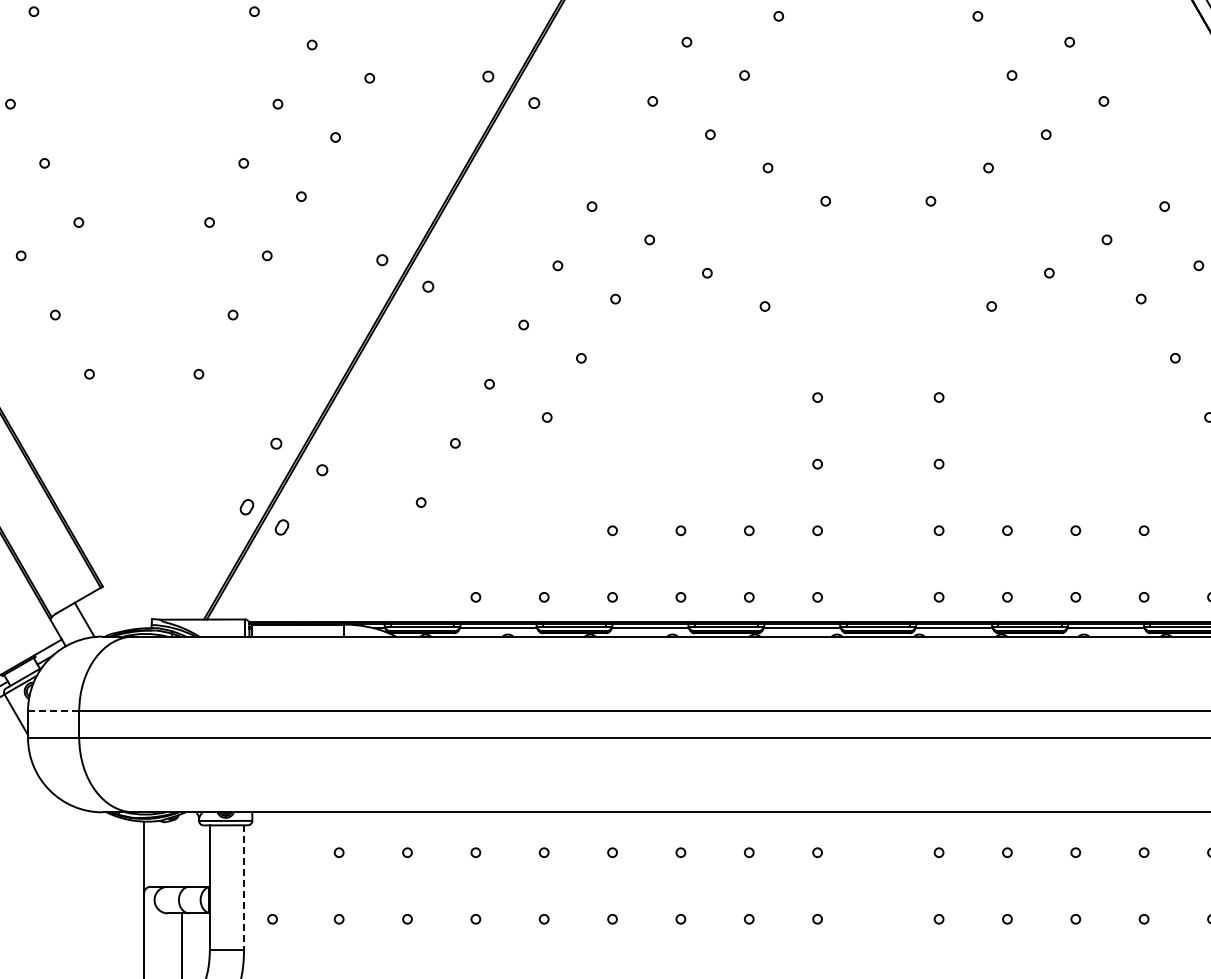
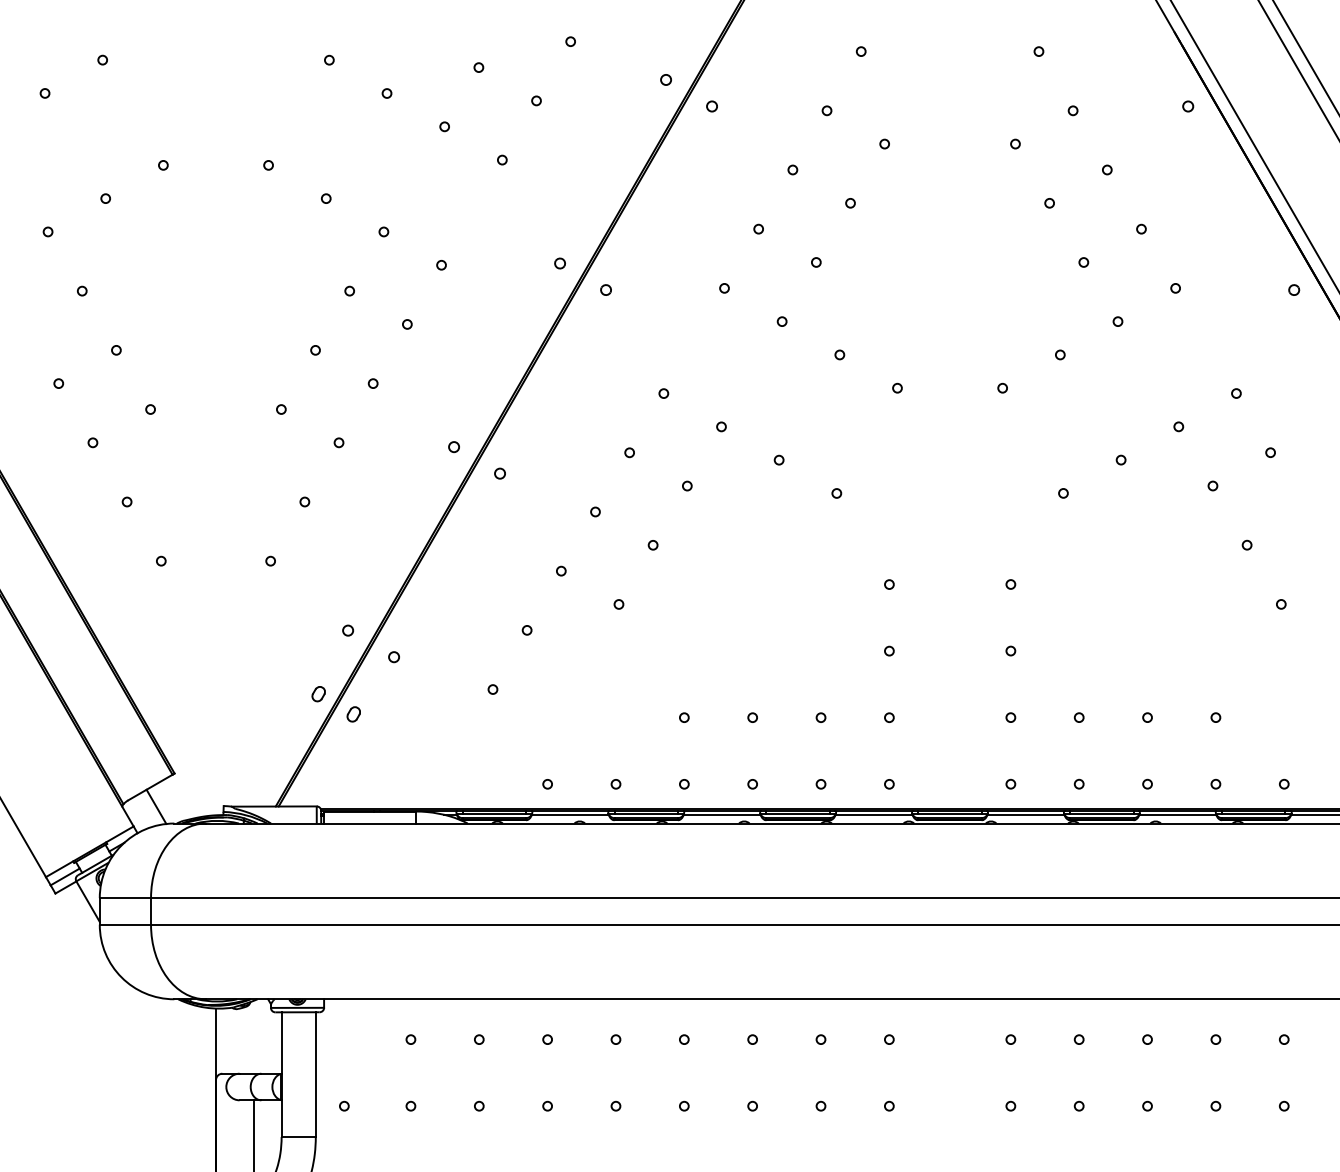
line: (53, 711) -> (125, 898), dashed -> solid
line: (243, 888) -> (315, 1075), dashed -> solid

